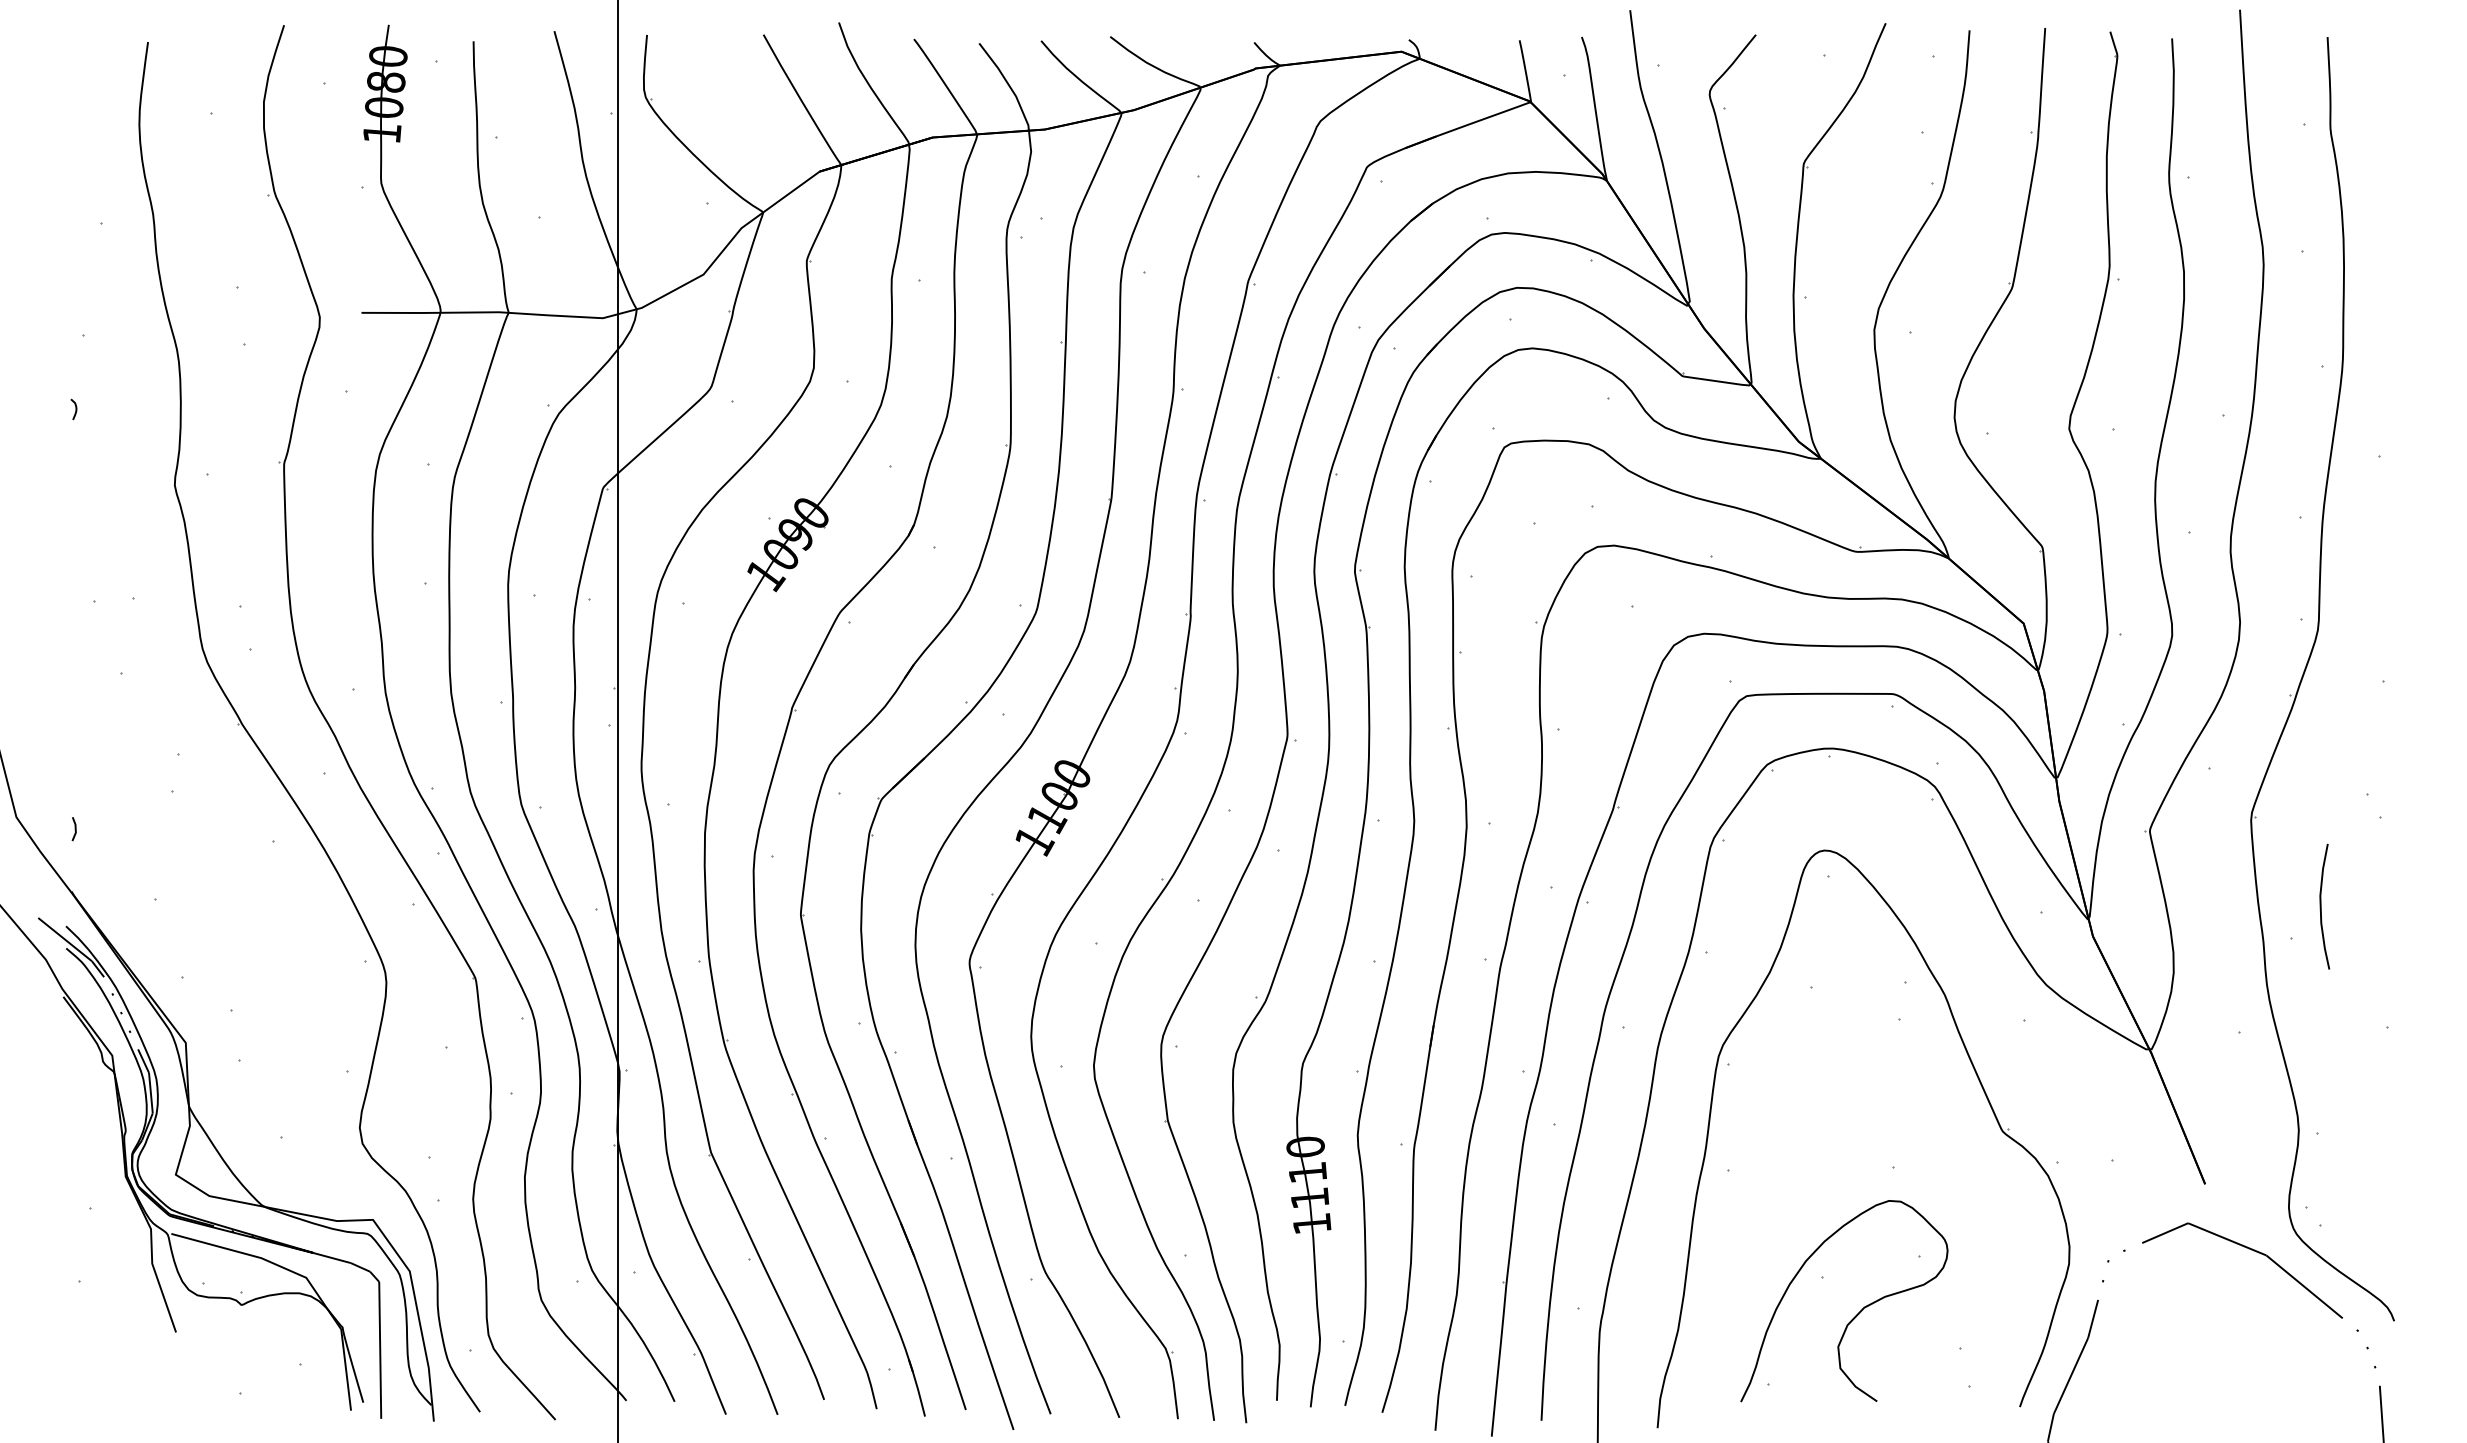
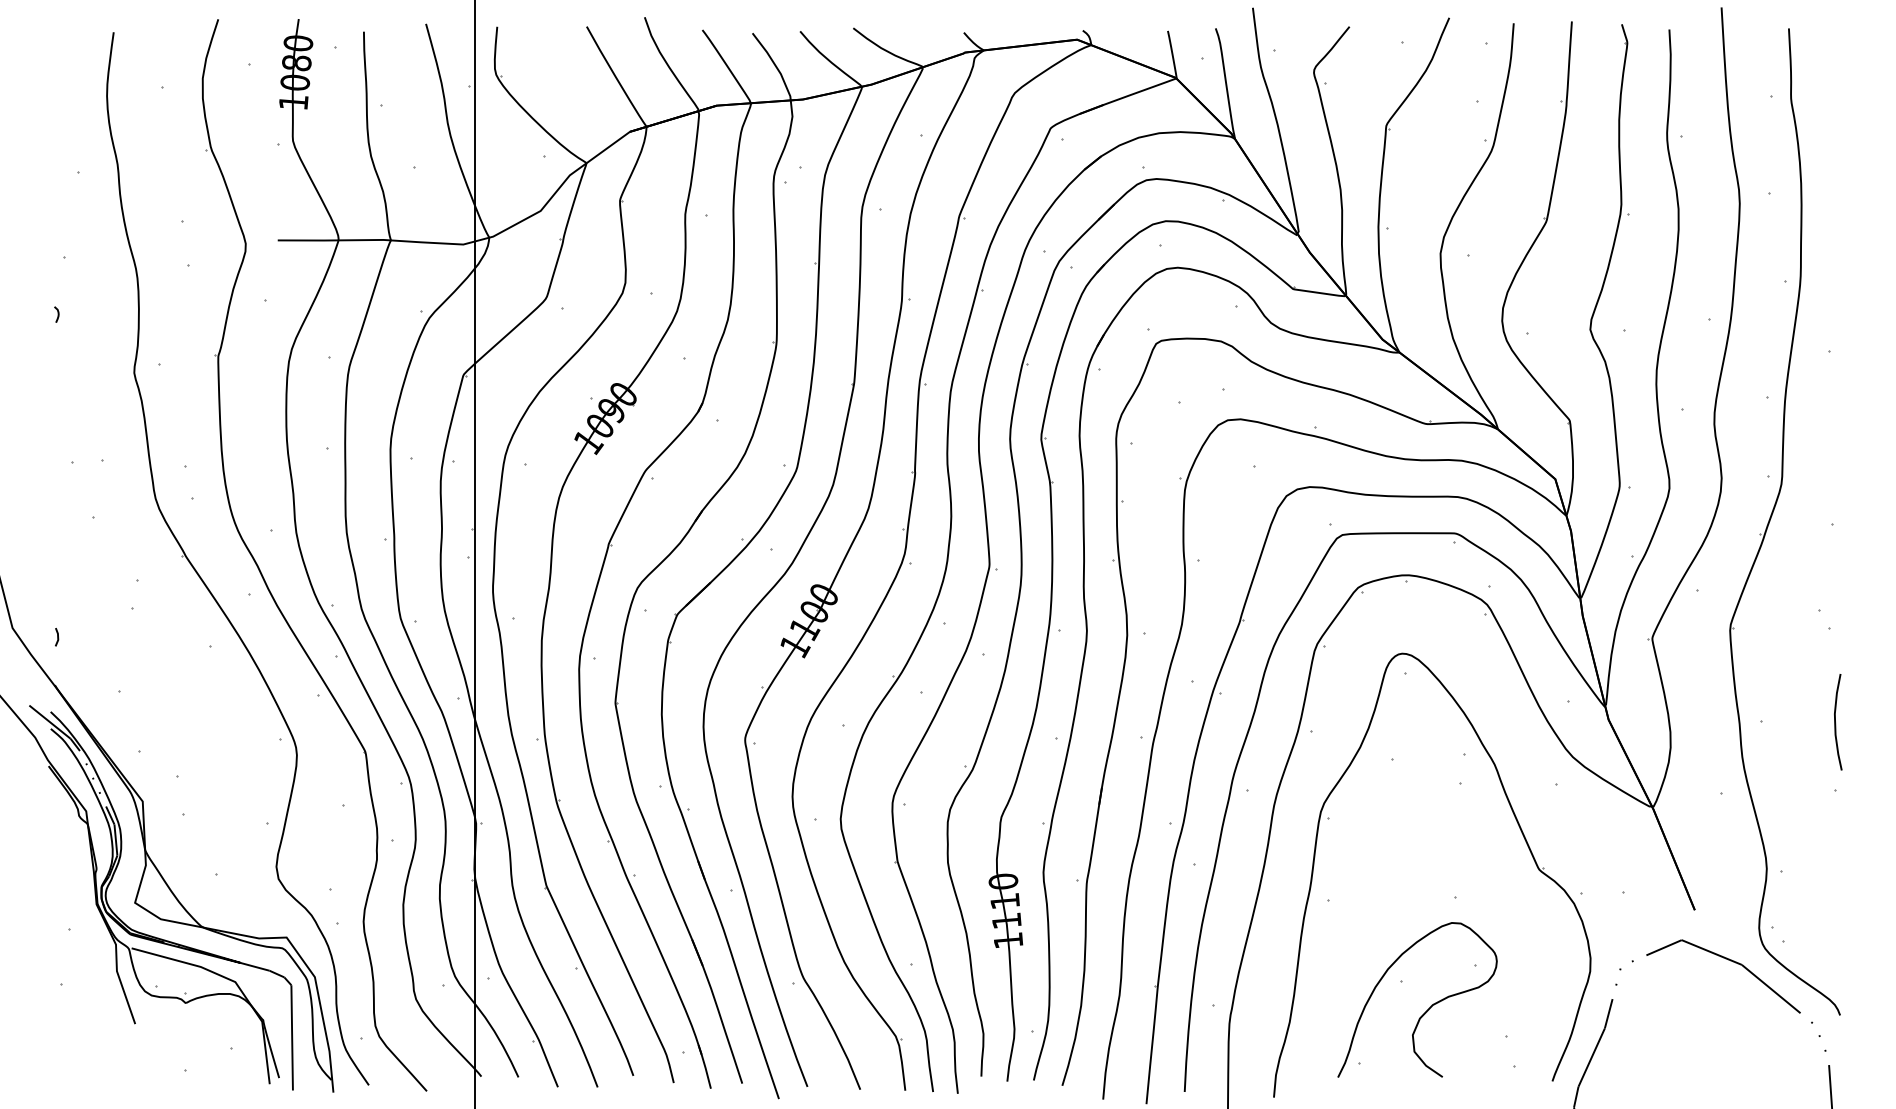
curve: (2321, 906) -> (1835, 722), moved

